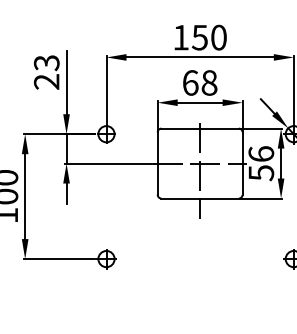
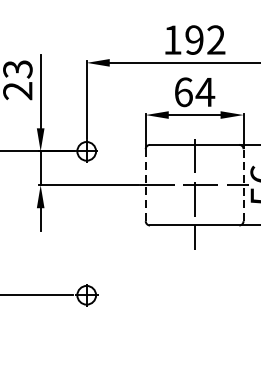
text: (208, 37) -> (204, 39), 150 -> 192
text: (208, 82) -> (204, 91), 68 -> 64
line: (242, 163) -> (243, 185), solid -> dashed
line: (157, 164) -> (145, 186), solid -> dashed

